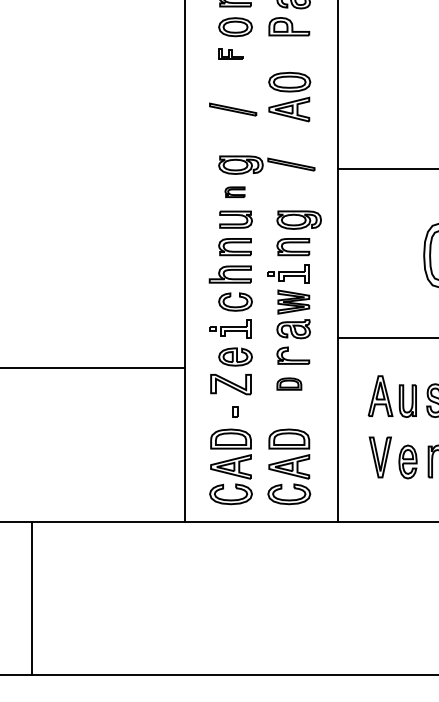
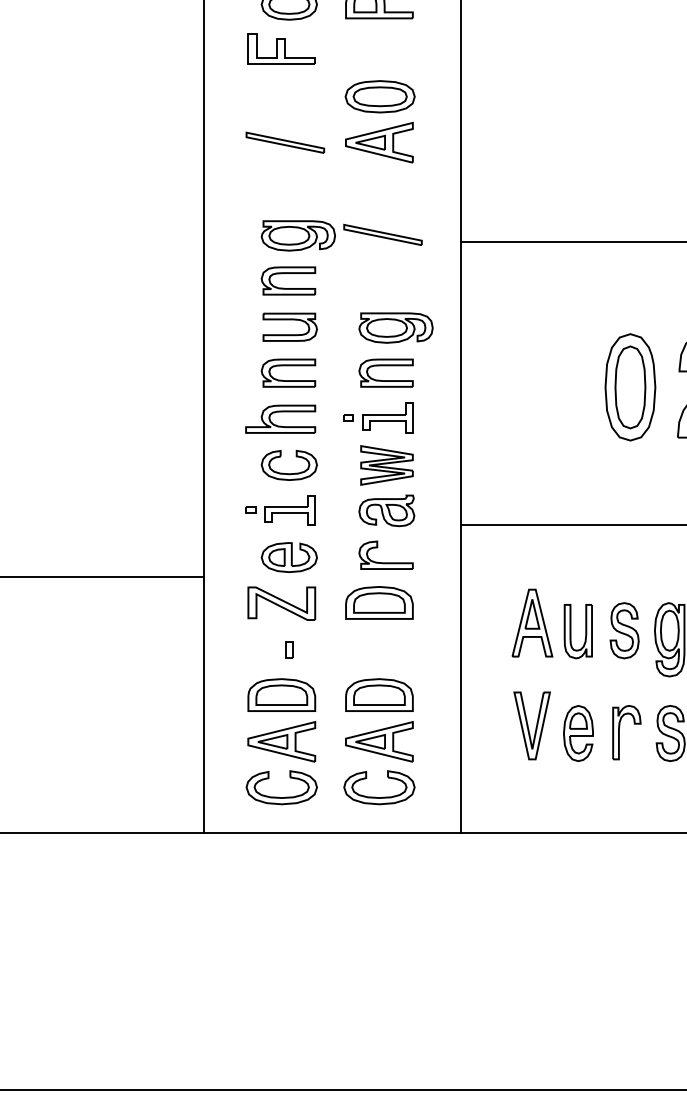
part: (230, 53) -> (280, 48), size x1.67
part: (234, 192) -> (287, 281), size x1.67
part: (289, 383) -> (379, 601), size x1.67

